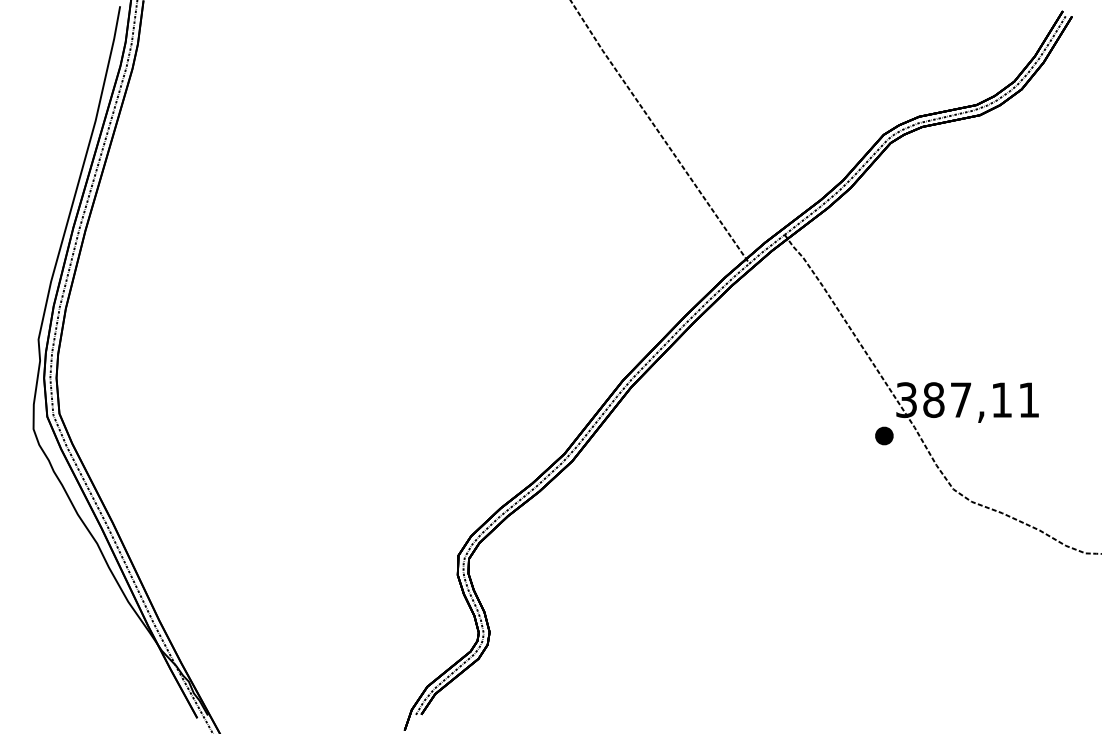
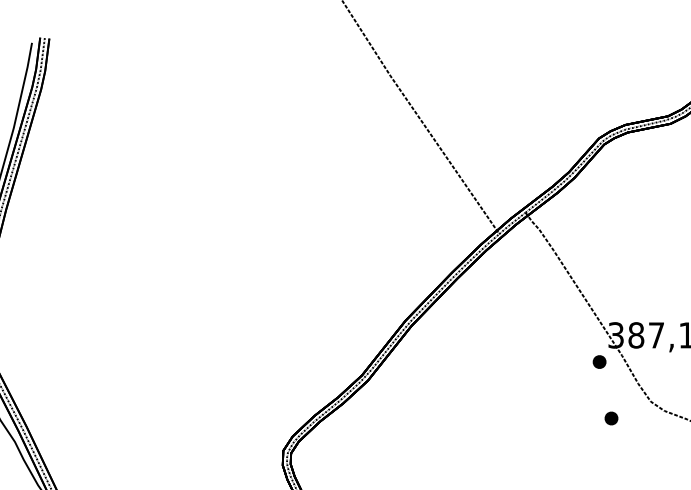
part: (900, 511) -> (611, 418), added

